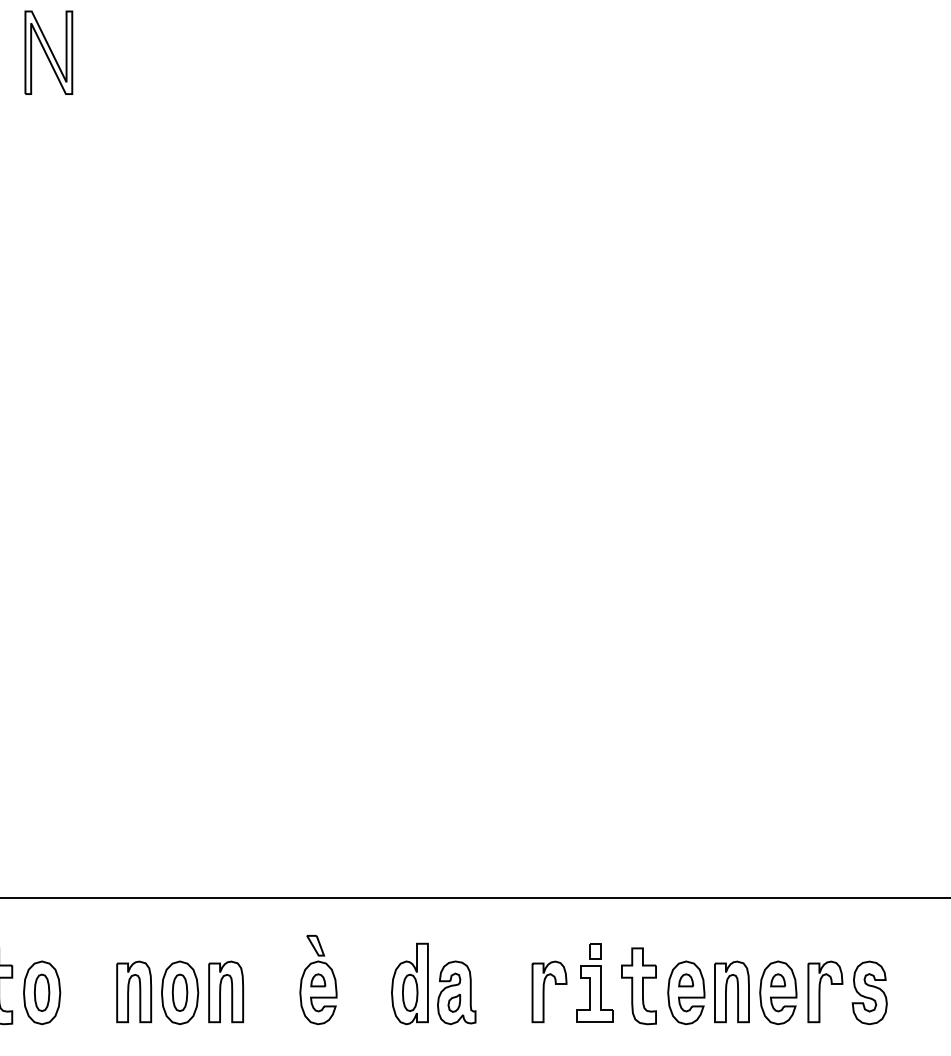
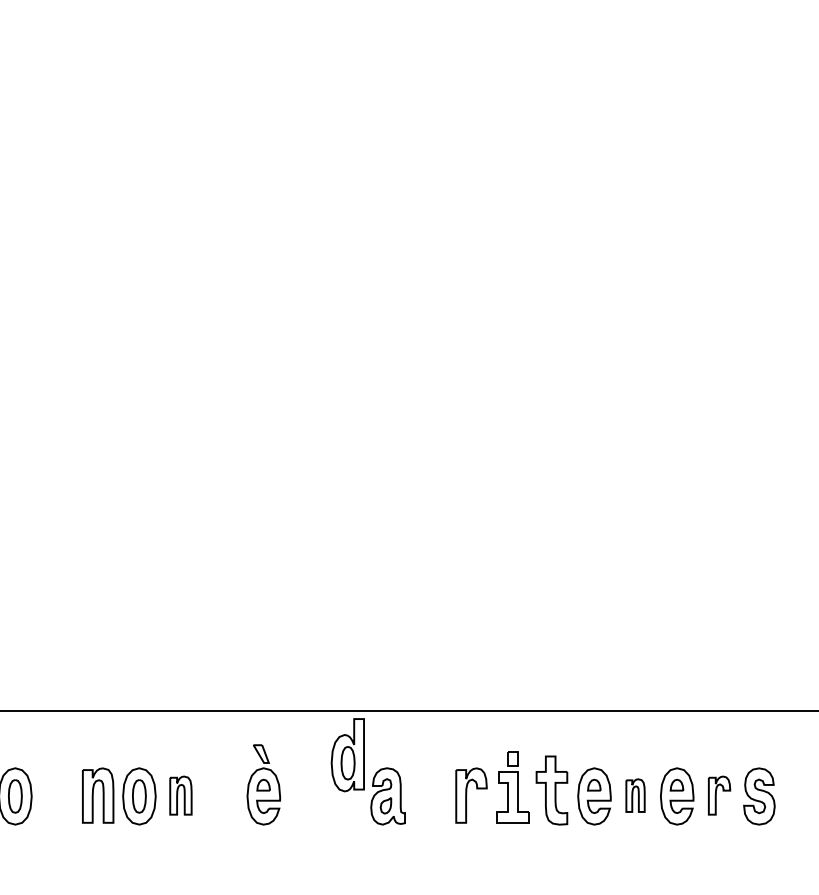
part: (409, 983) -> (347, 754), moved
part: (226, 991) -> (181, 795), size x0.7
part: (731, 991) -> (635, 795), size x0.6
part: (825, 991) -> (719, 795), size x0.7

